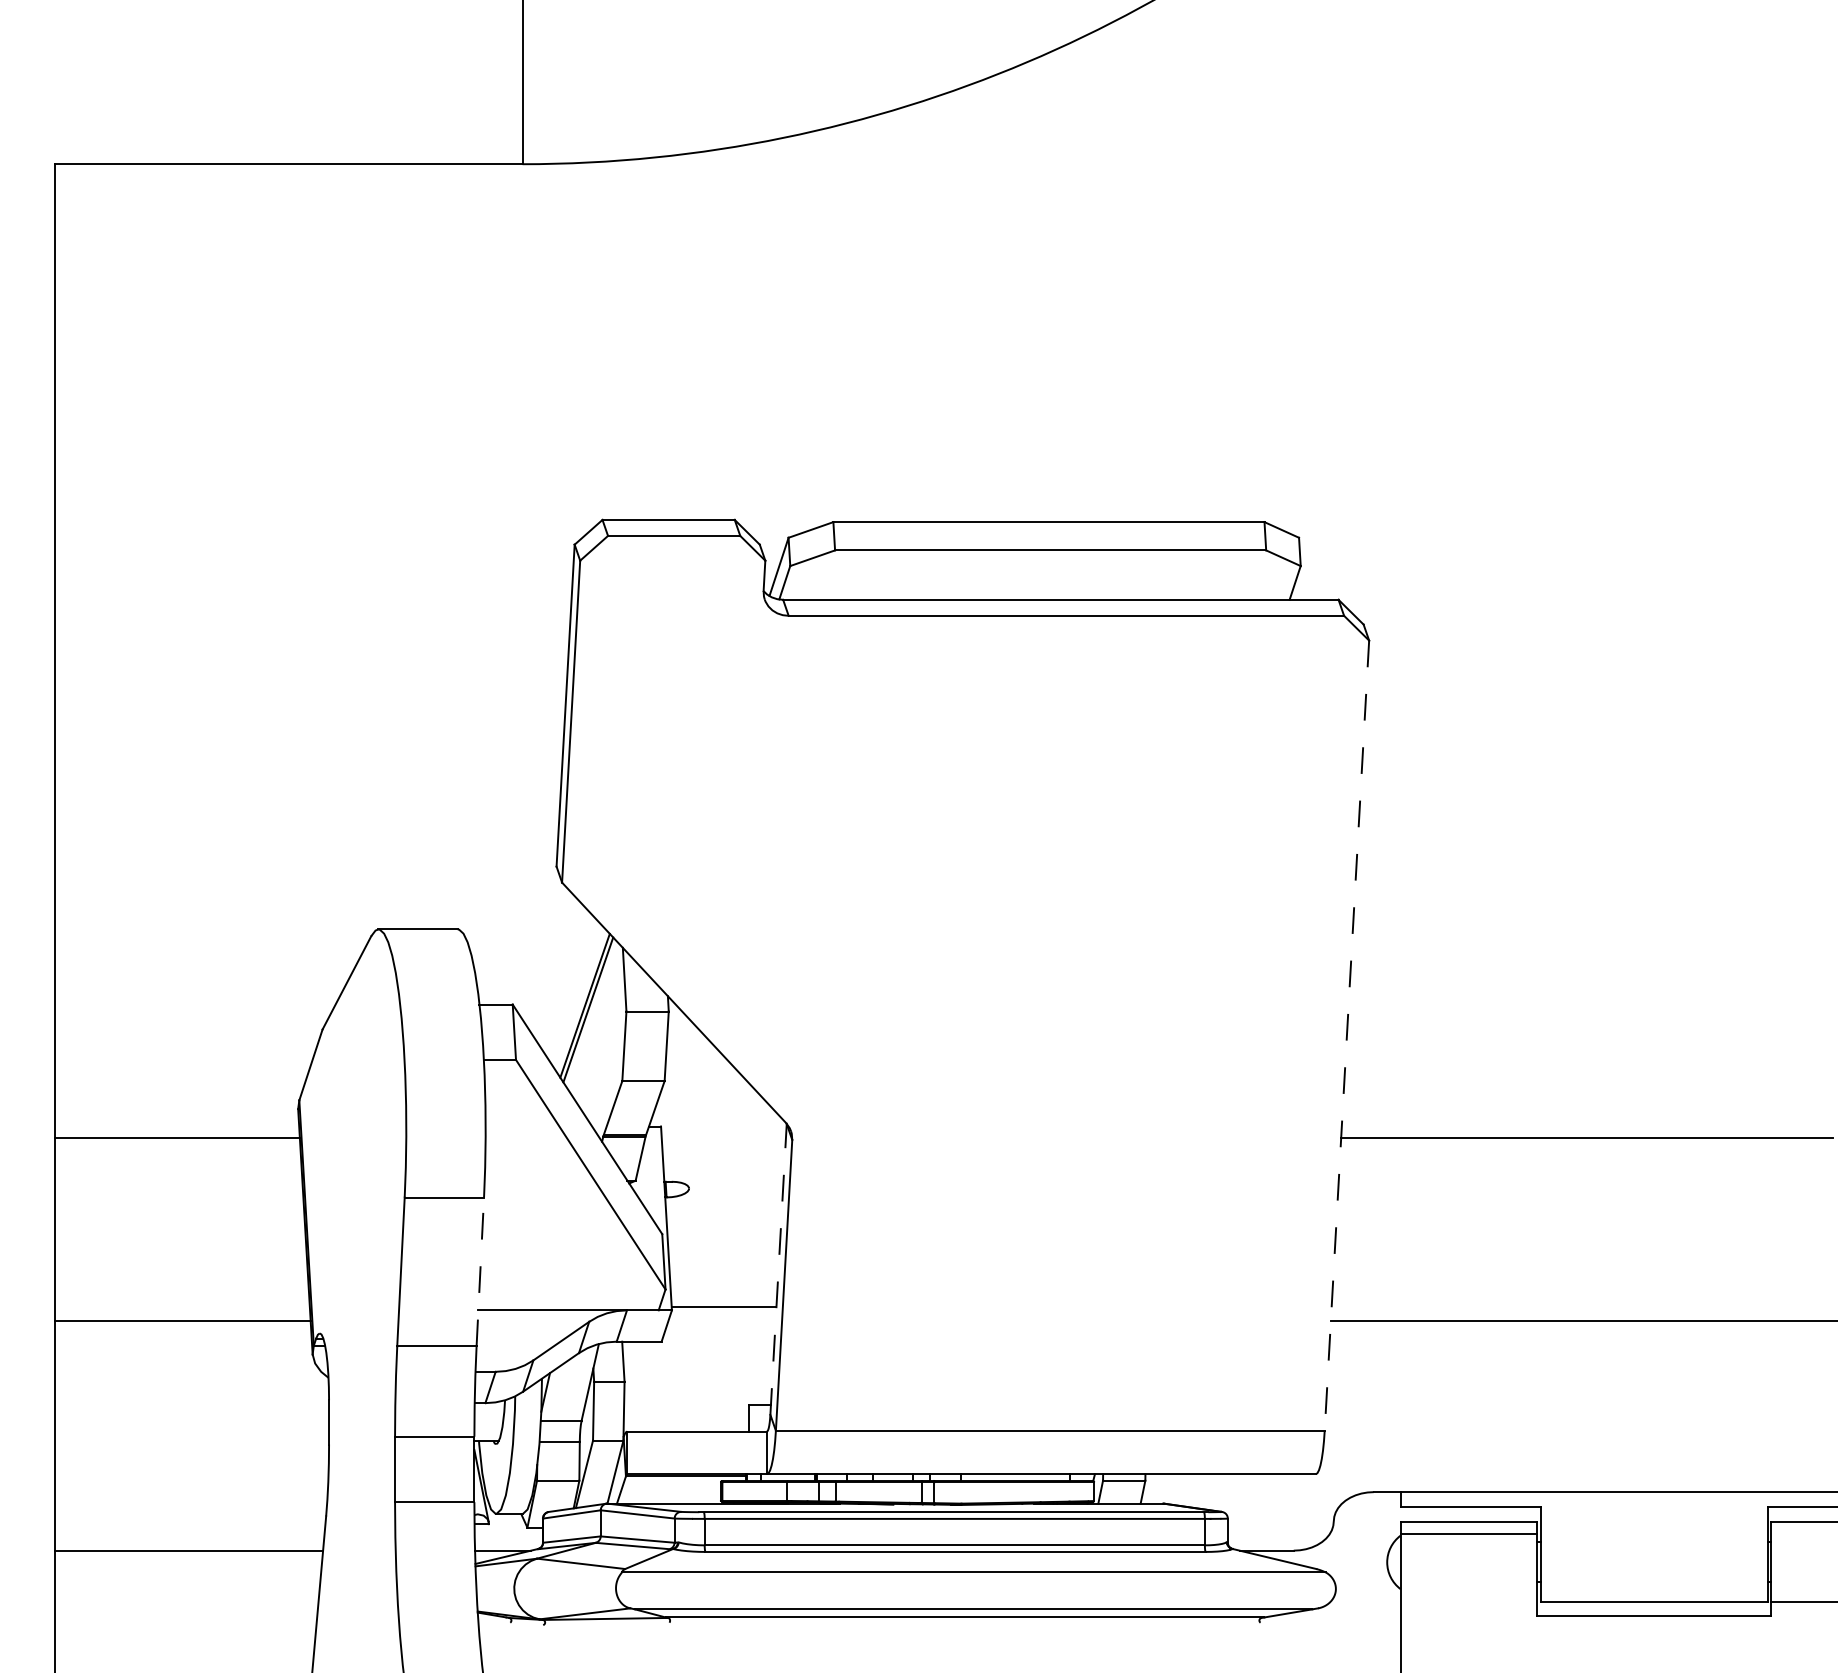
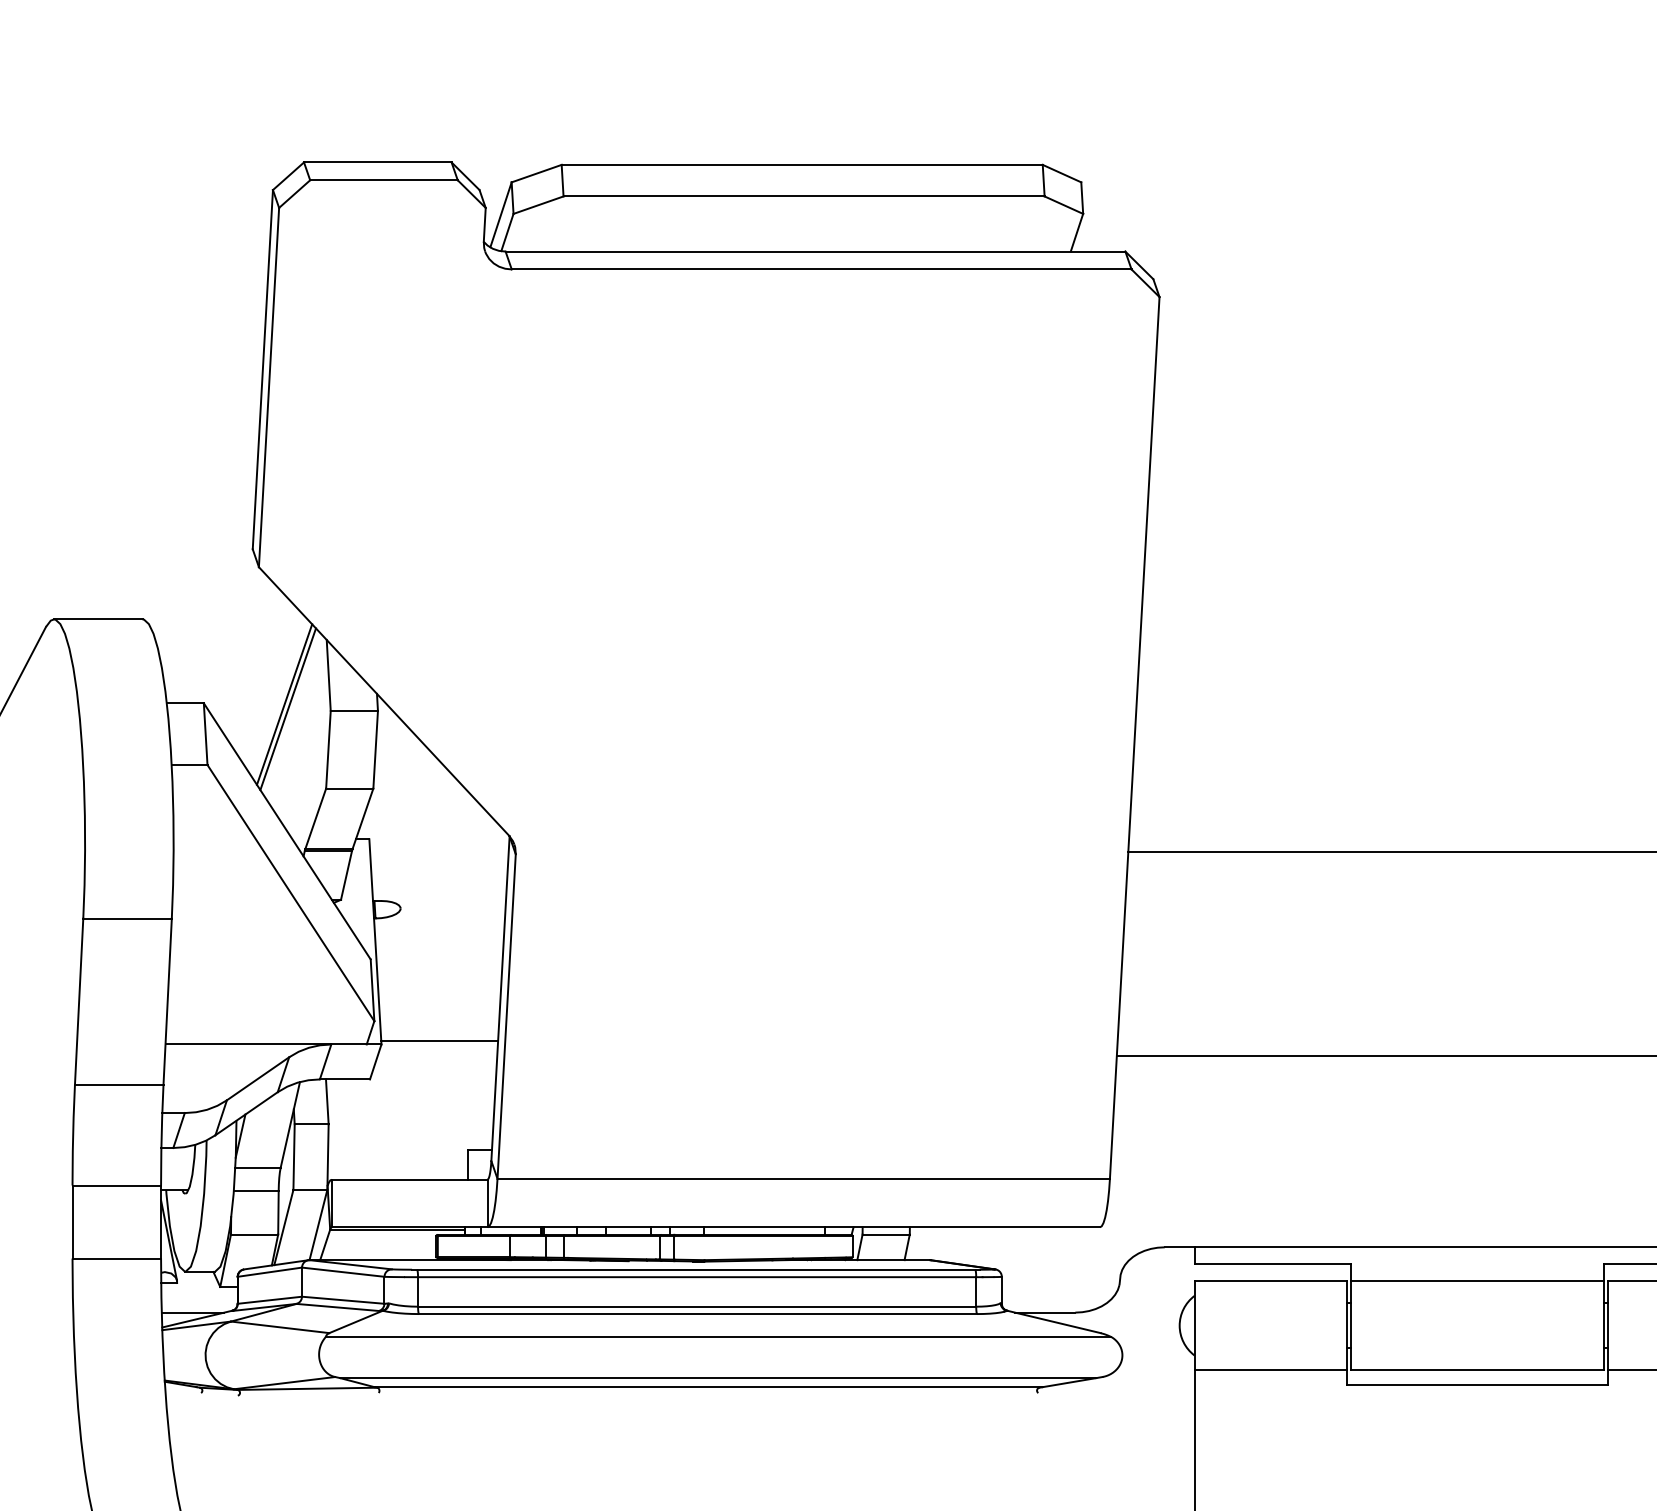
line: (1346, 1035) -> (1134, 737), dashed -> solid
line: (778, 1269) -> (500, 998), dashed -> solid
line: (480, 1271) -> (167, 1001), dashed -> solid
line: (1653, 1522) -> (1476, 1281), added
line: (1468, 1534) -> (1270, 1370), moved

